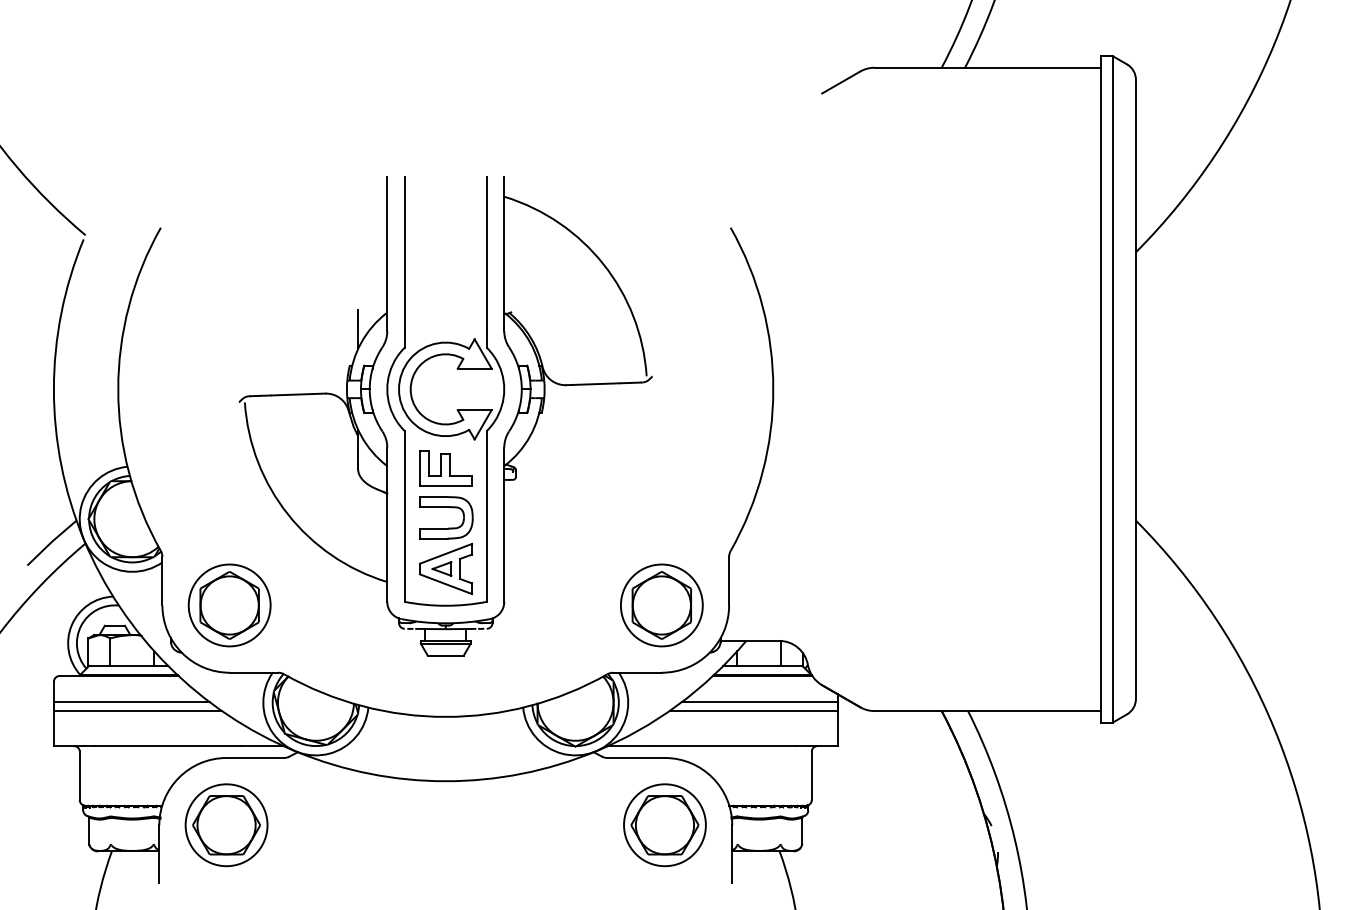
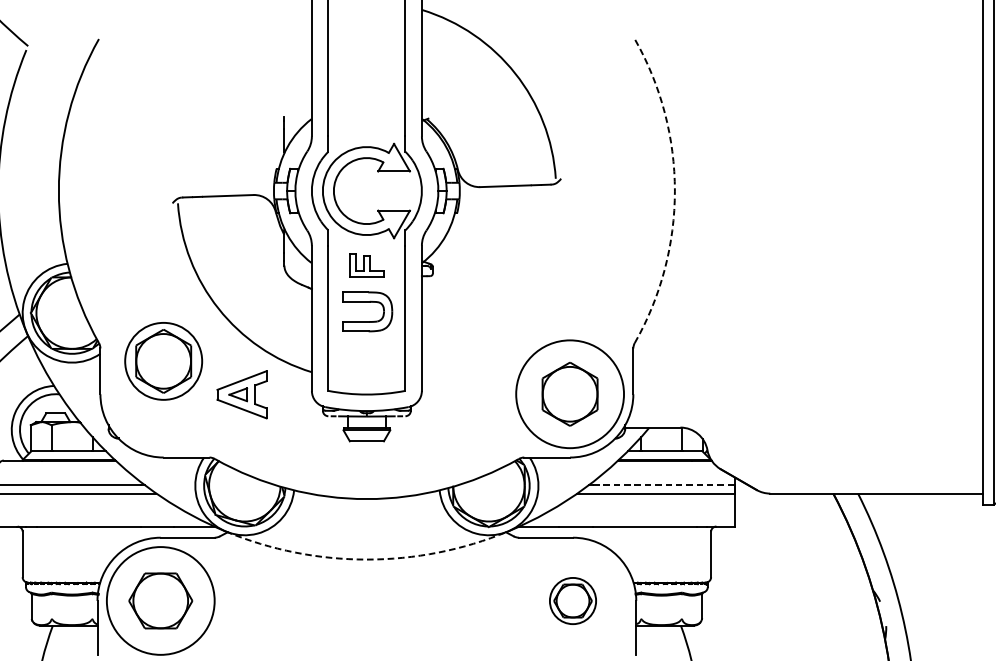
arc: (773, 389) -> (675, 191), solid -> dashed
part: (445, 468) -> (366, 265), size x0.7
part: (445, 568) -> (241, 394), moved
part: (229, 605) -> (163, 361), moved
circle: (661, 605) -> (569, 394), size x1.4
line: (761, 702) -> (663, 485), solid -> dashed
arc: (445, 781) -> (366, 559), solid -> dashed
circle: (226, 825) -> (160, 601), size x1.4
part: (664, 825) -> (572, 601), size x0.6

